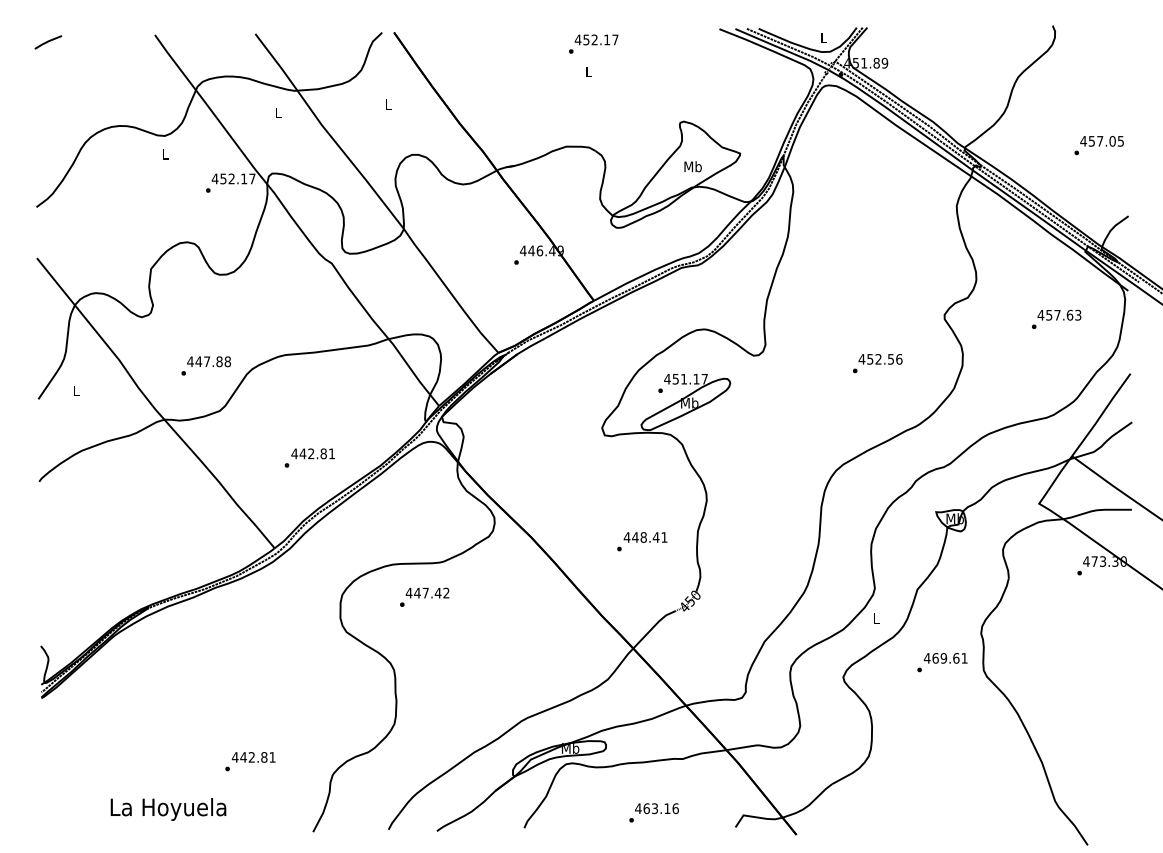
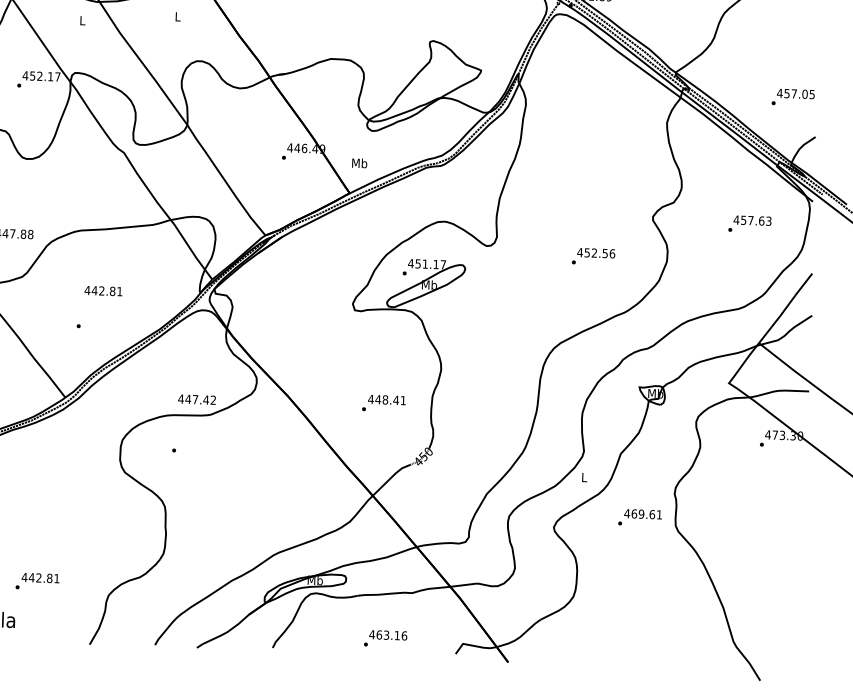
text: (1098, 145) -> (792, 97), moved
text: (692, 166) -> (359, 163), moved
text: (312, 453) -> (102, 290), moved
text: (427, 592) -> (197, 399), moved

